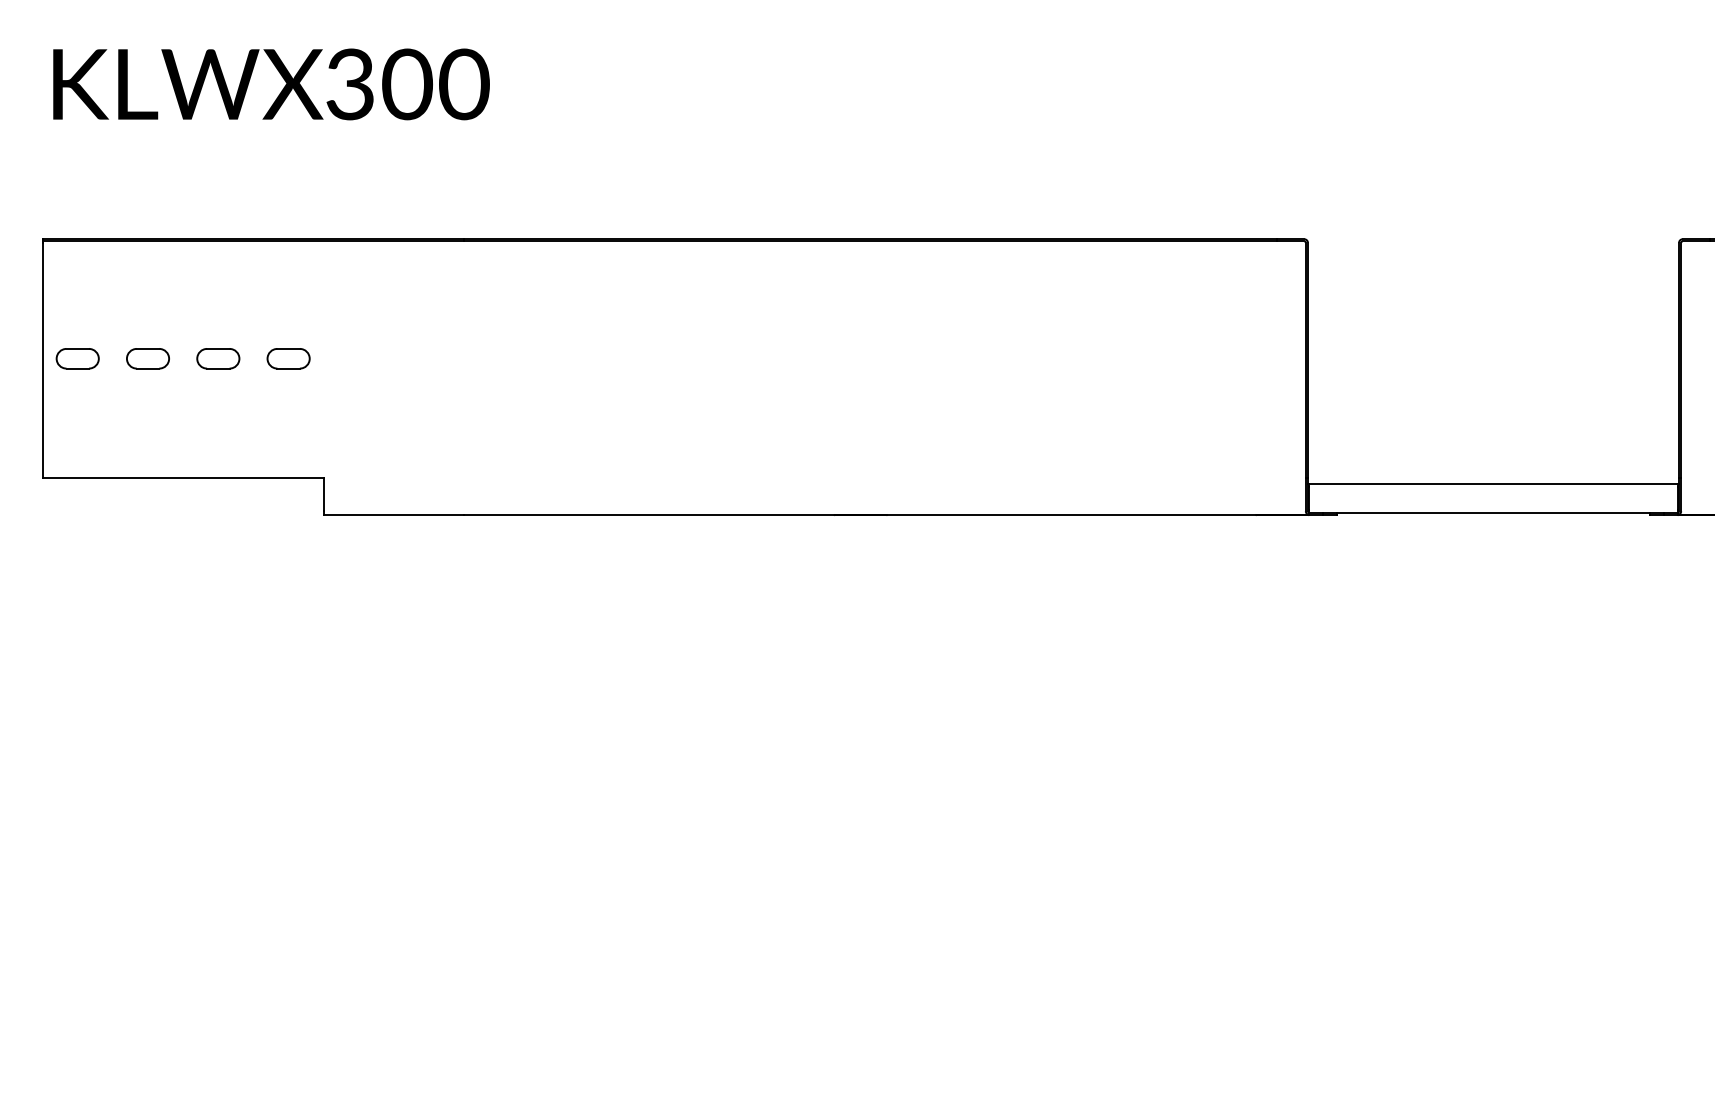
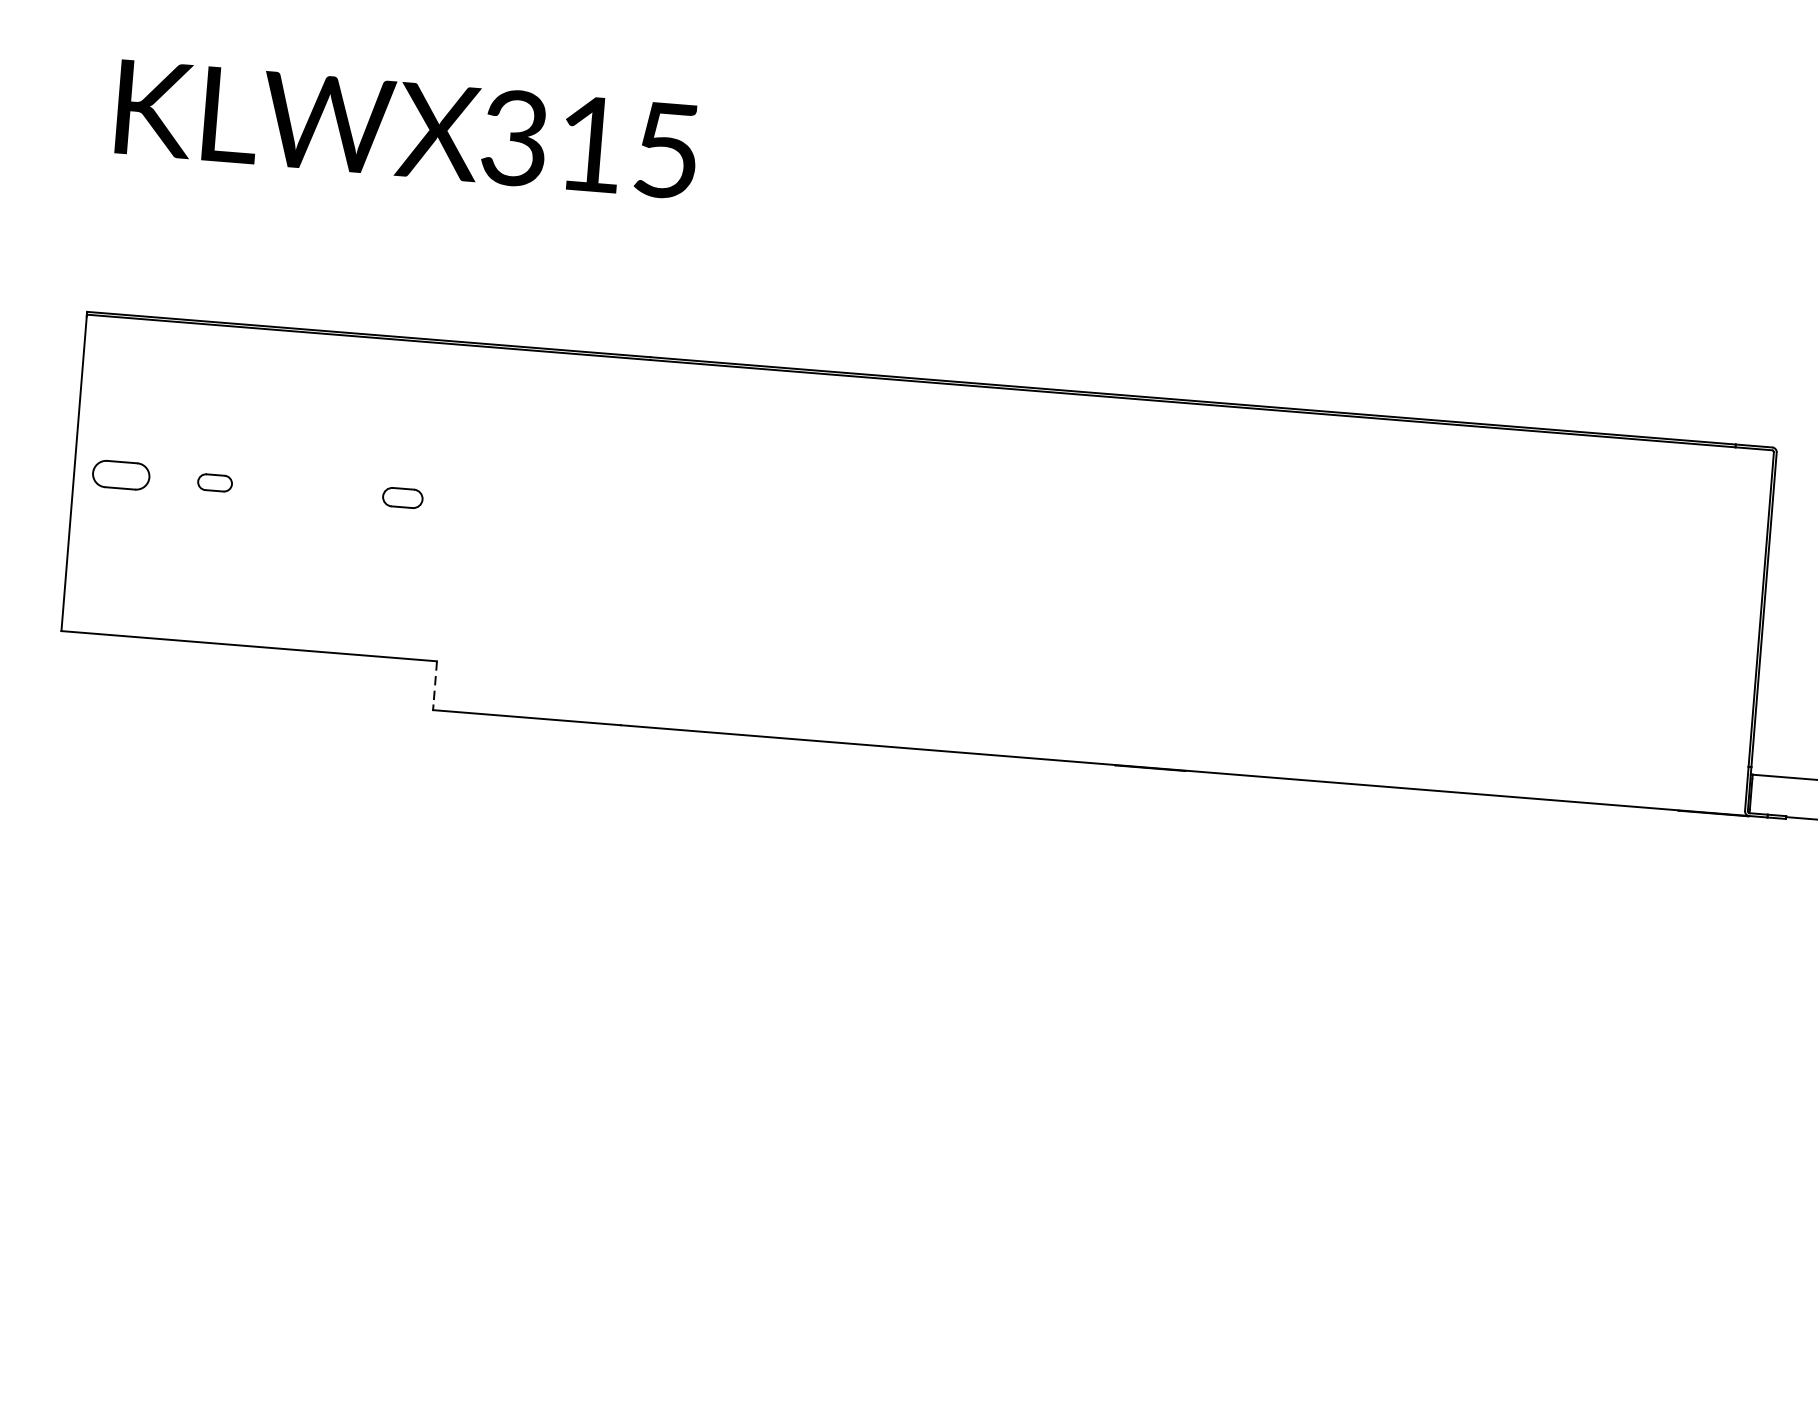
text: (435, 84) -> (628, 147), 300 -> 315
part: (147, 358) -> (214, 482), size x0.6
part: (218, 358) -> (309, 490), removed
part: (288, 358) -> (402, 497), size x0.7
line: (323, 494) -> (434, 682), solid -> dashed

